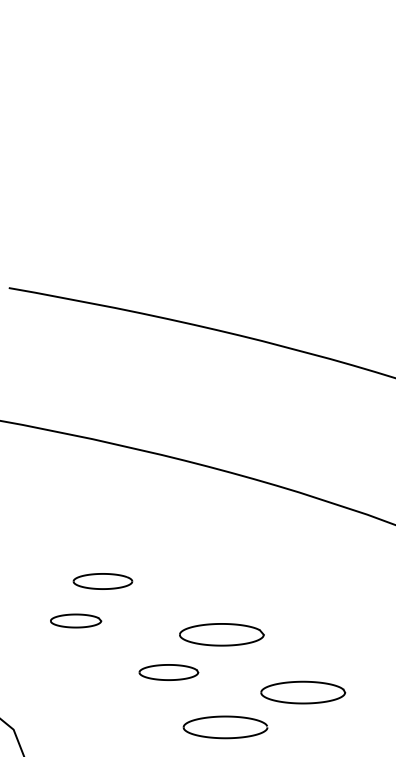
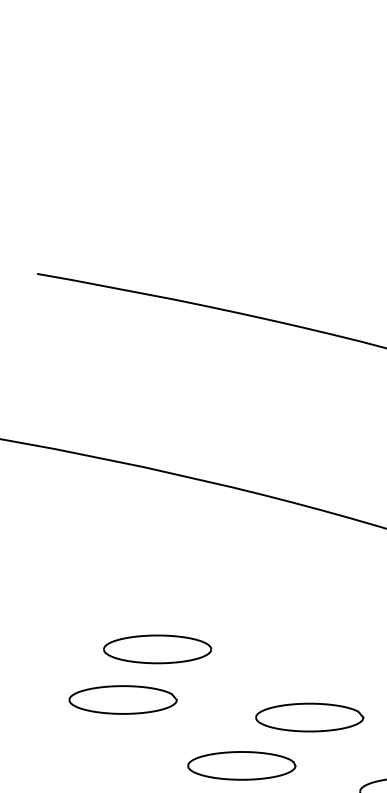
part: (102, 581) -> (157, 649), size x1.43
part: (75, 620) -> (122, 699), size x1.67
part: (168, 672) -> (241, 765), size x1.43

